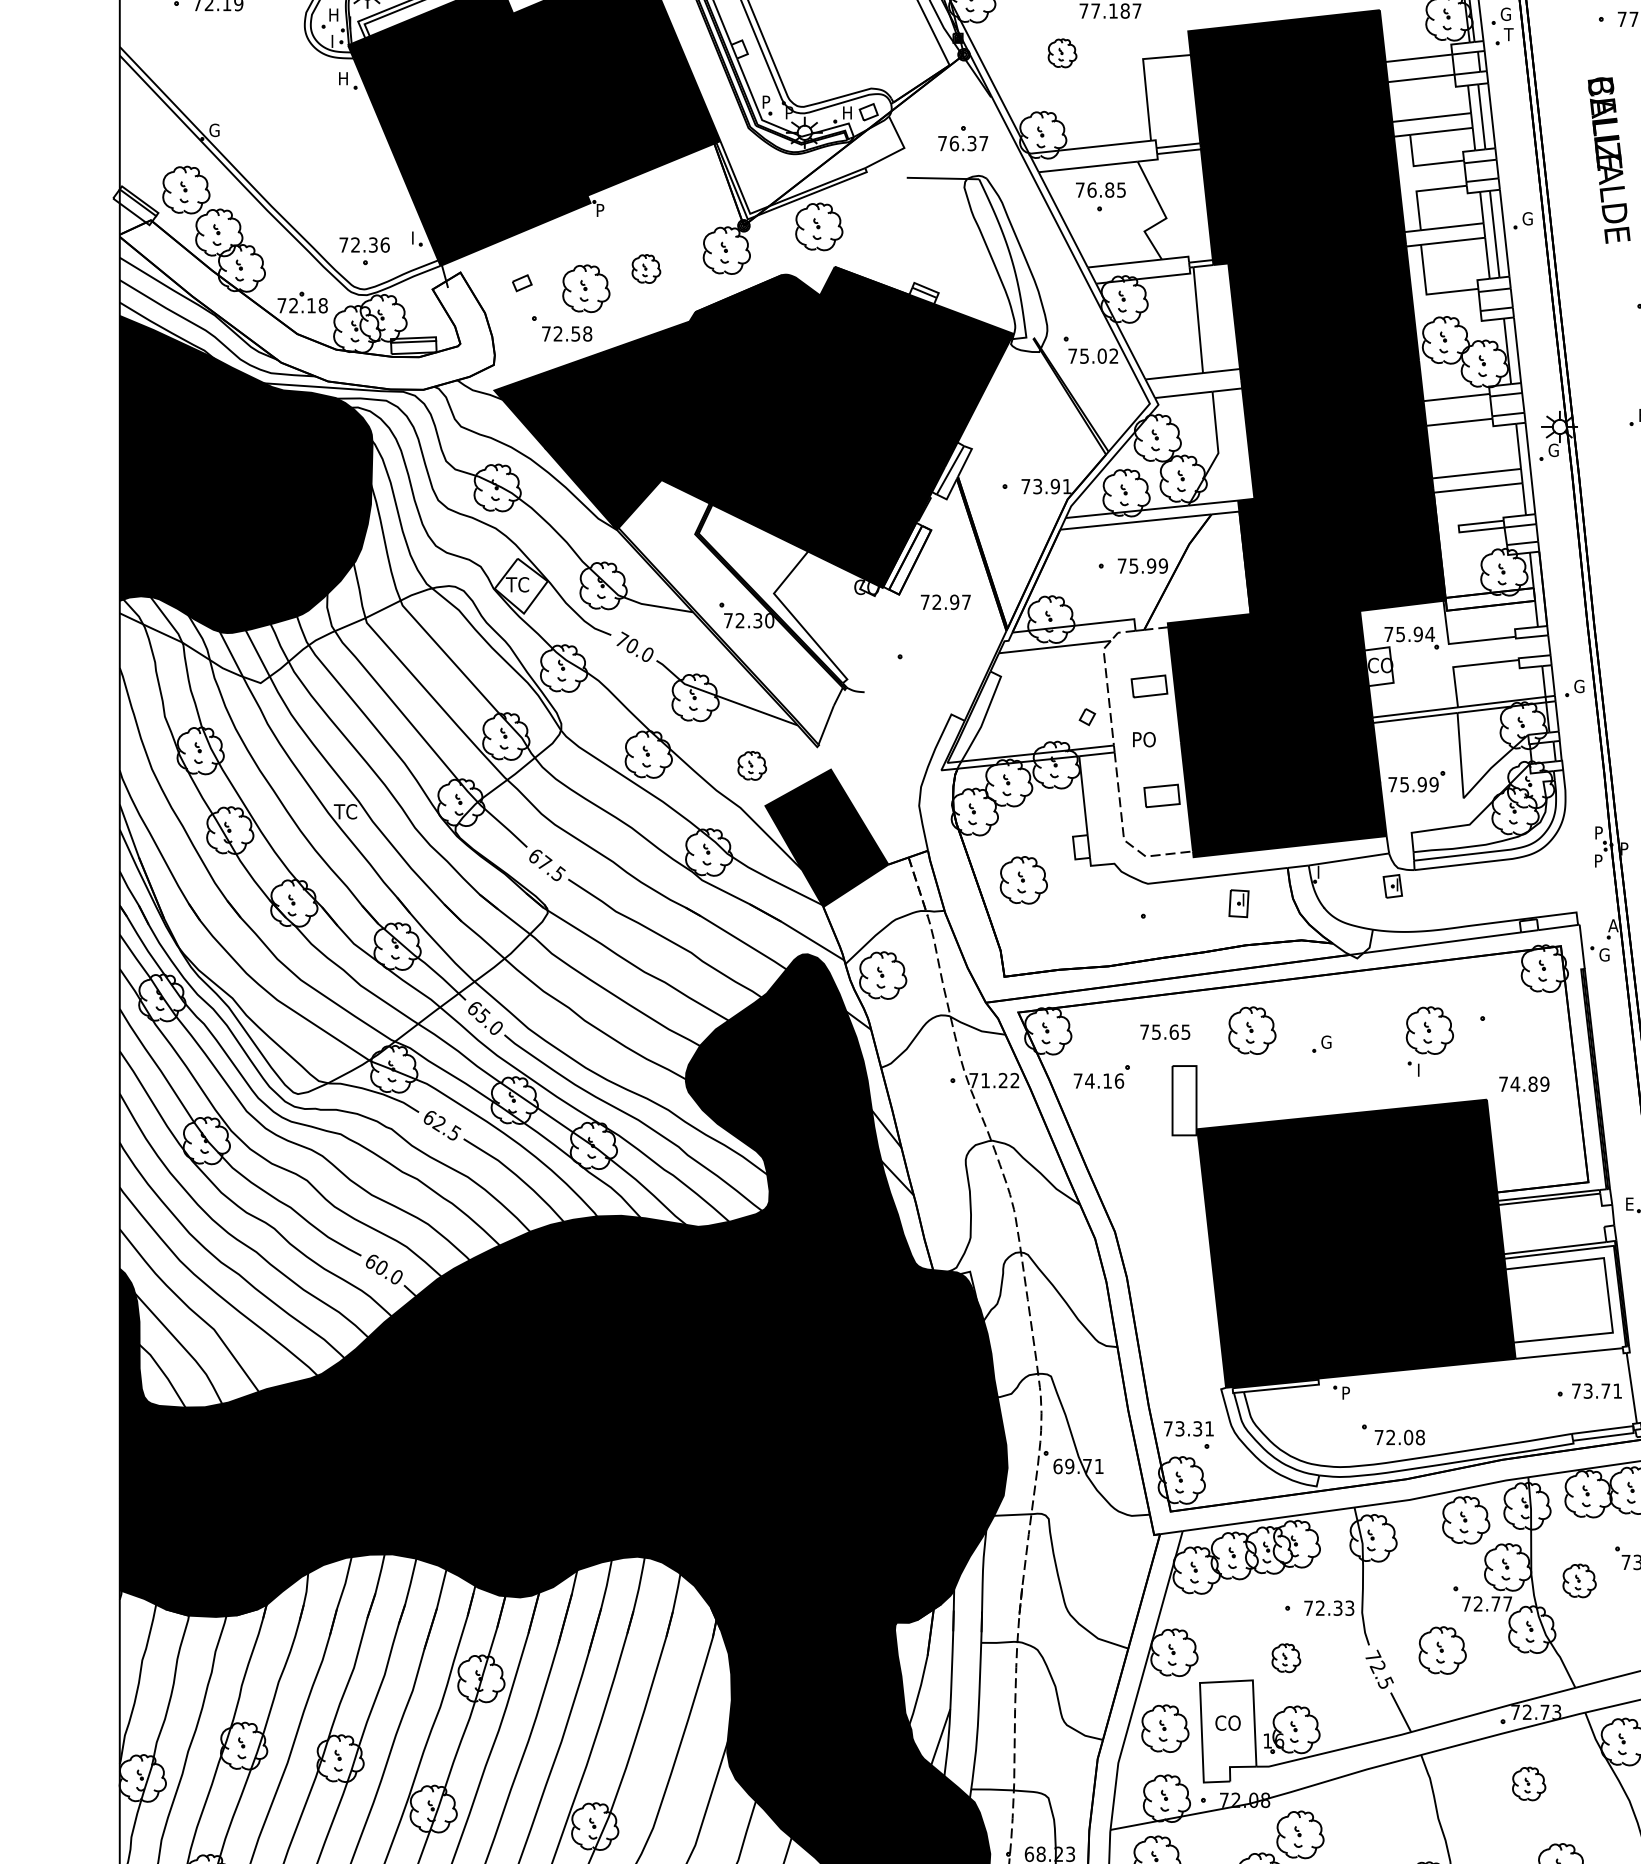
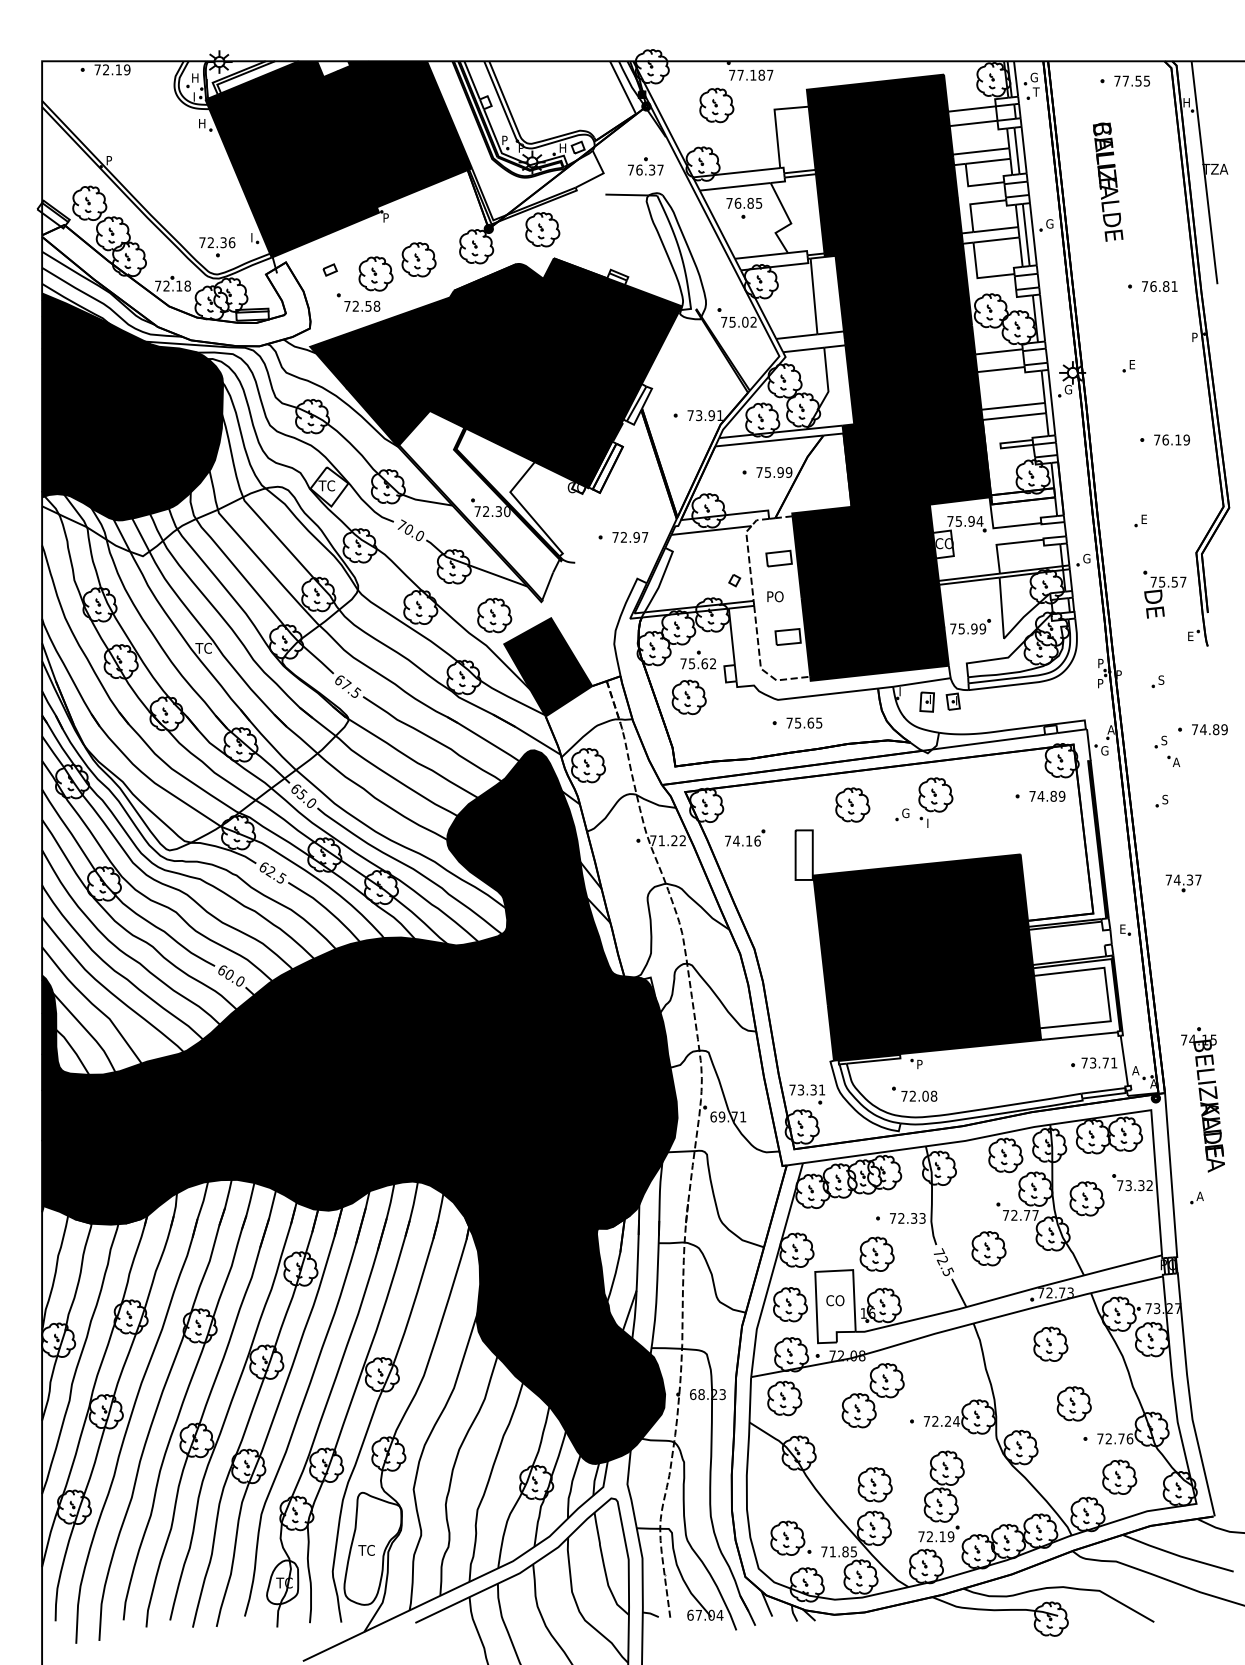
part: (1061, 53) -> (716, 105), size x1.67
text: (213, 130) -> (109, 160), G -> P
part: (645, 268) -> (418, 259), size x1.67
text: (946, 602) -> (630, 537), moved
part: (751, 765) -> (494, 615), size x1.67
part: (1035, 827) -> (697, 659), added
part: (1238, 902) -> (926, 701), moved
text: (1165, 1031) -> (804, 722), moved
part: (1429, 1041) -> (935, 802), moved
text: (1524, 1083) -> (1047, 795), moved
part: (1393, 1433) -> (914, 1093), moved
part: (1578, 1580) -> (1086, 1198), size x1.43
part: (1285, 1657) -> (876, 1253), size x1.67
part: (1528, 1782) -> (1050, 1343), size x1.43

